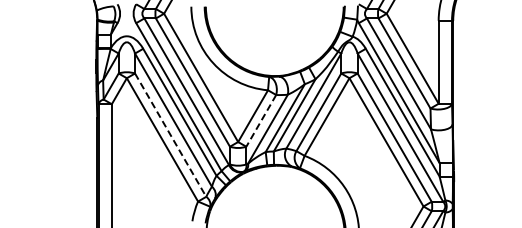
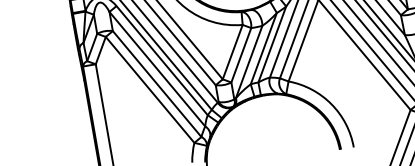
line: (261, 120) -> (241, 54), dashed -> solid
line: (170, 135) -> (157, 84), dashed -> solid

